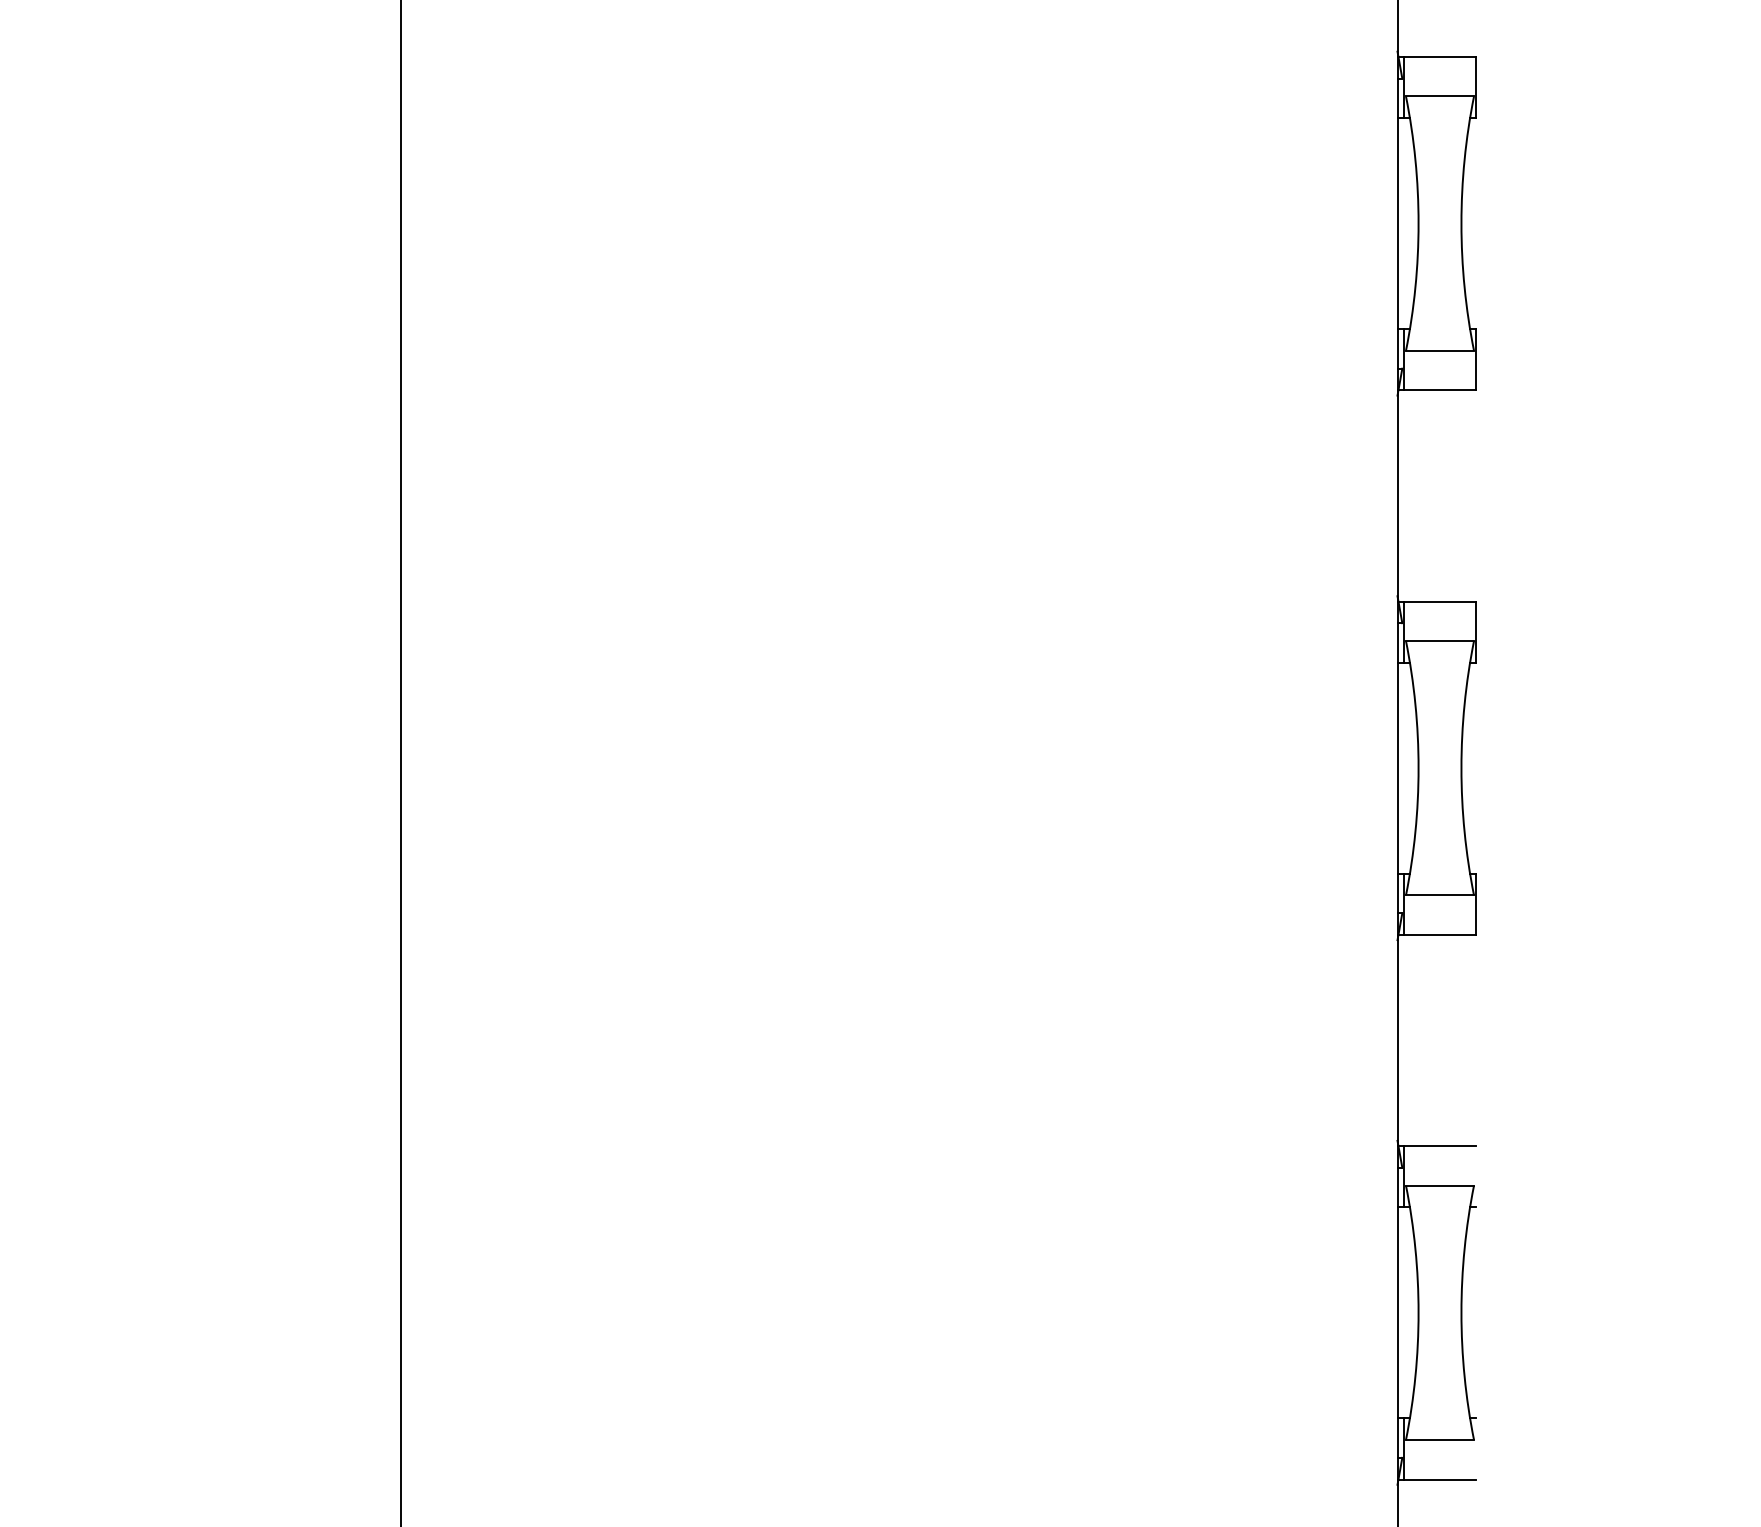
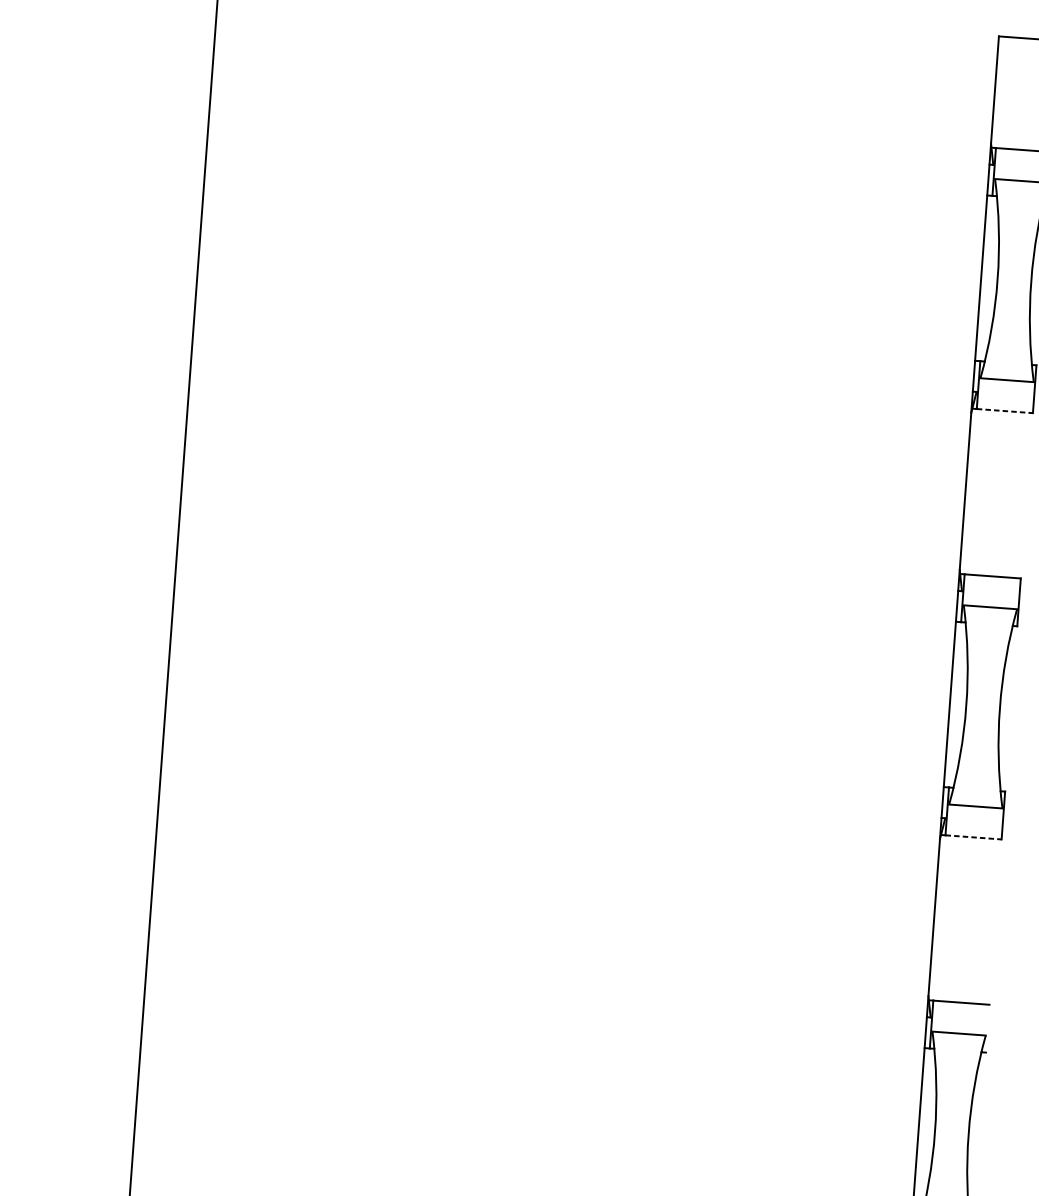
line: (1440, 390) -> (1005, 411), solid -> dashed
line: (1440, 934) -> (973, 837), solid -> dashed

